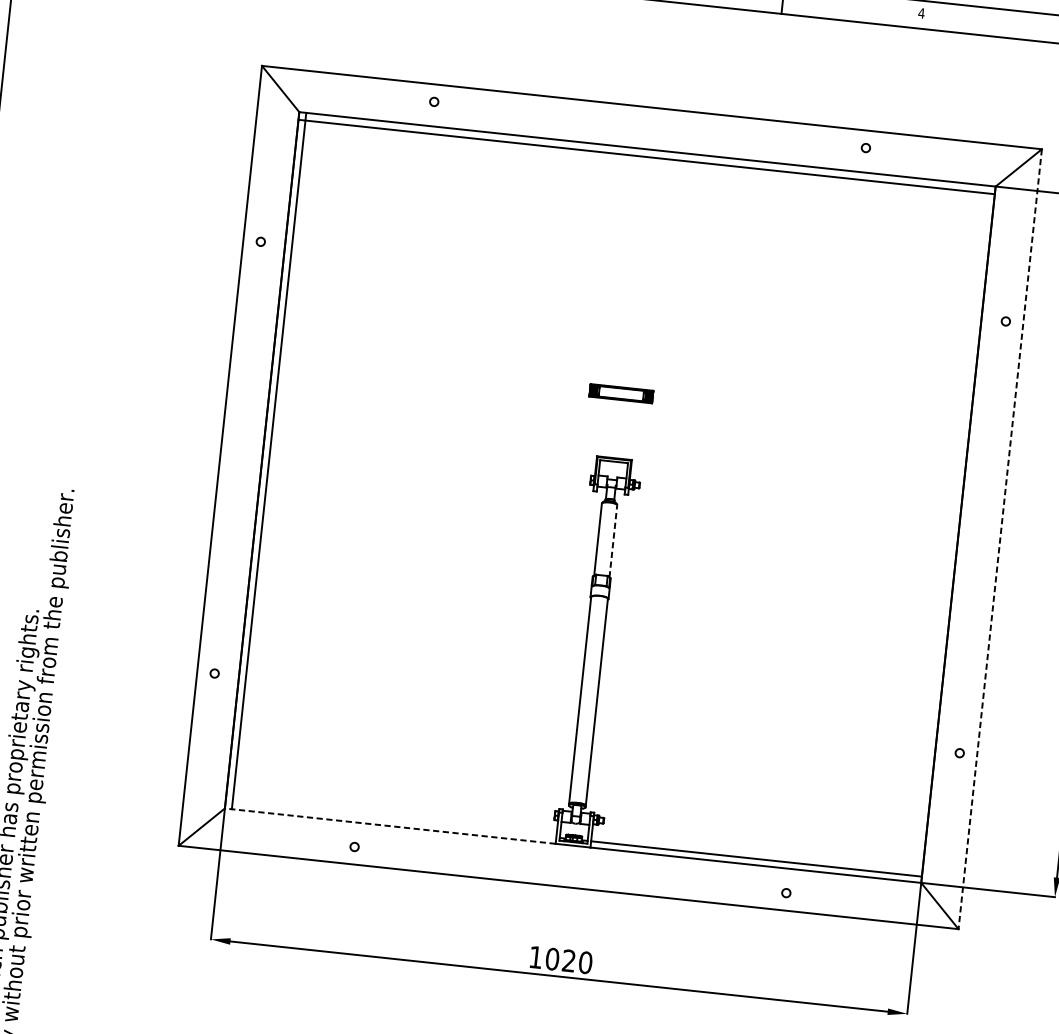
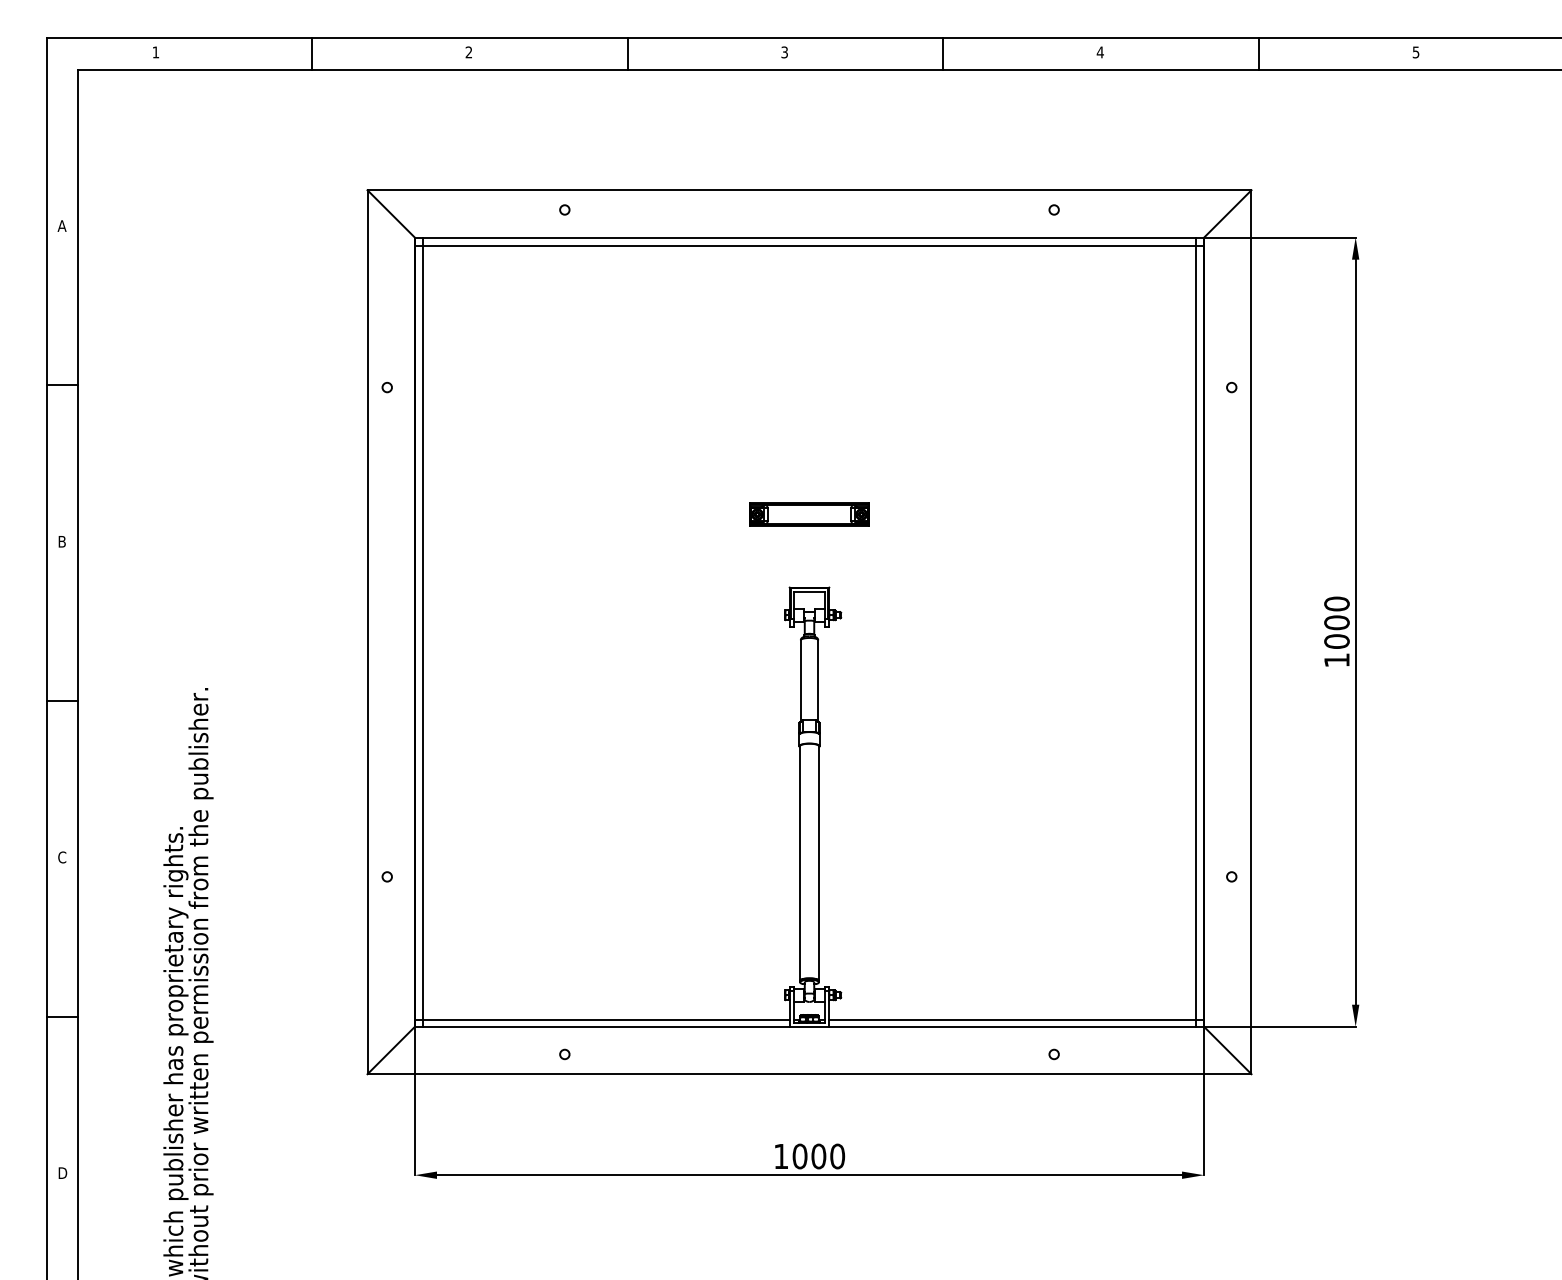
part: (621, 393) -> (809, 514), size x1.67
line: (951, 533) -> (1196, 631), added
line: (1000, 539) -> (1251, 632), dashed -> solid
line: (613, 541) -> (818, 681), dashed -> solid
line: (390, 819) -> (601, 1019), added
line: (389, 825) -> (601, 1026), dashed -> solid
text: (568, 960) -> (818, 1156), 1020 -> 1000

